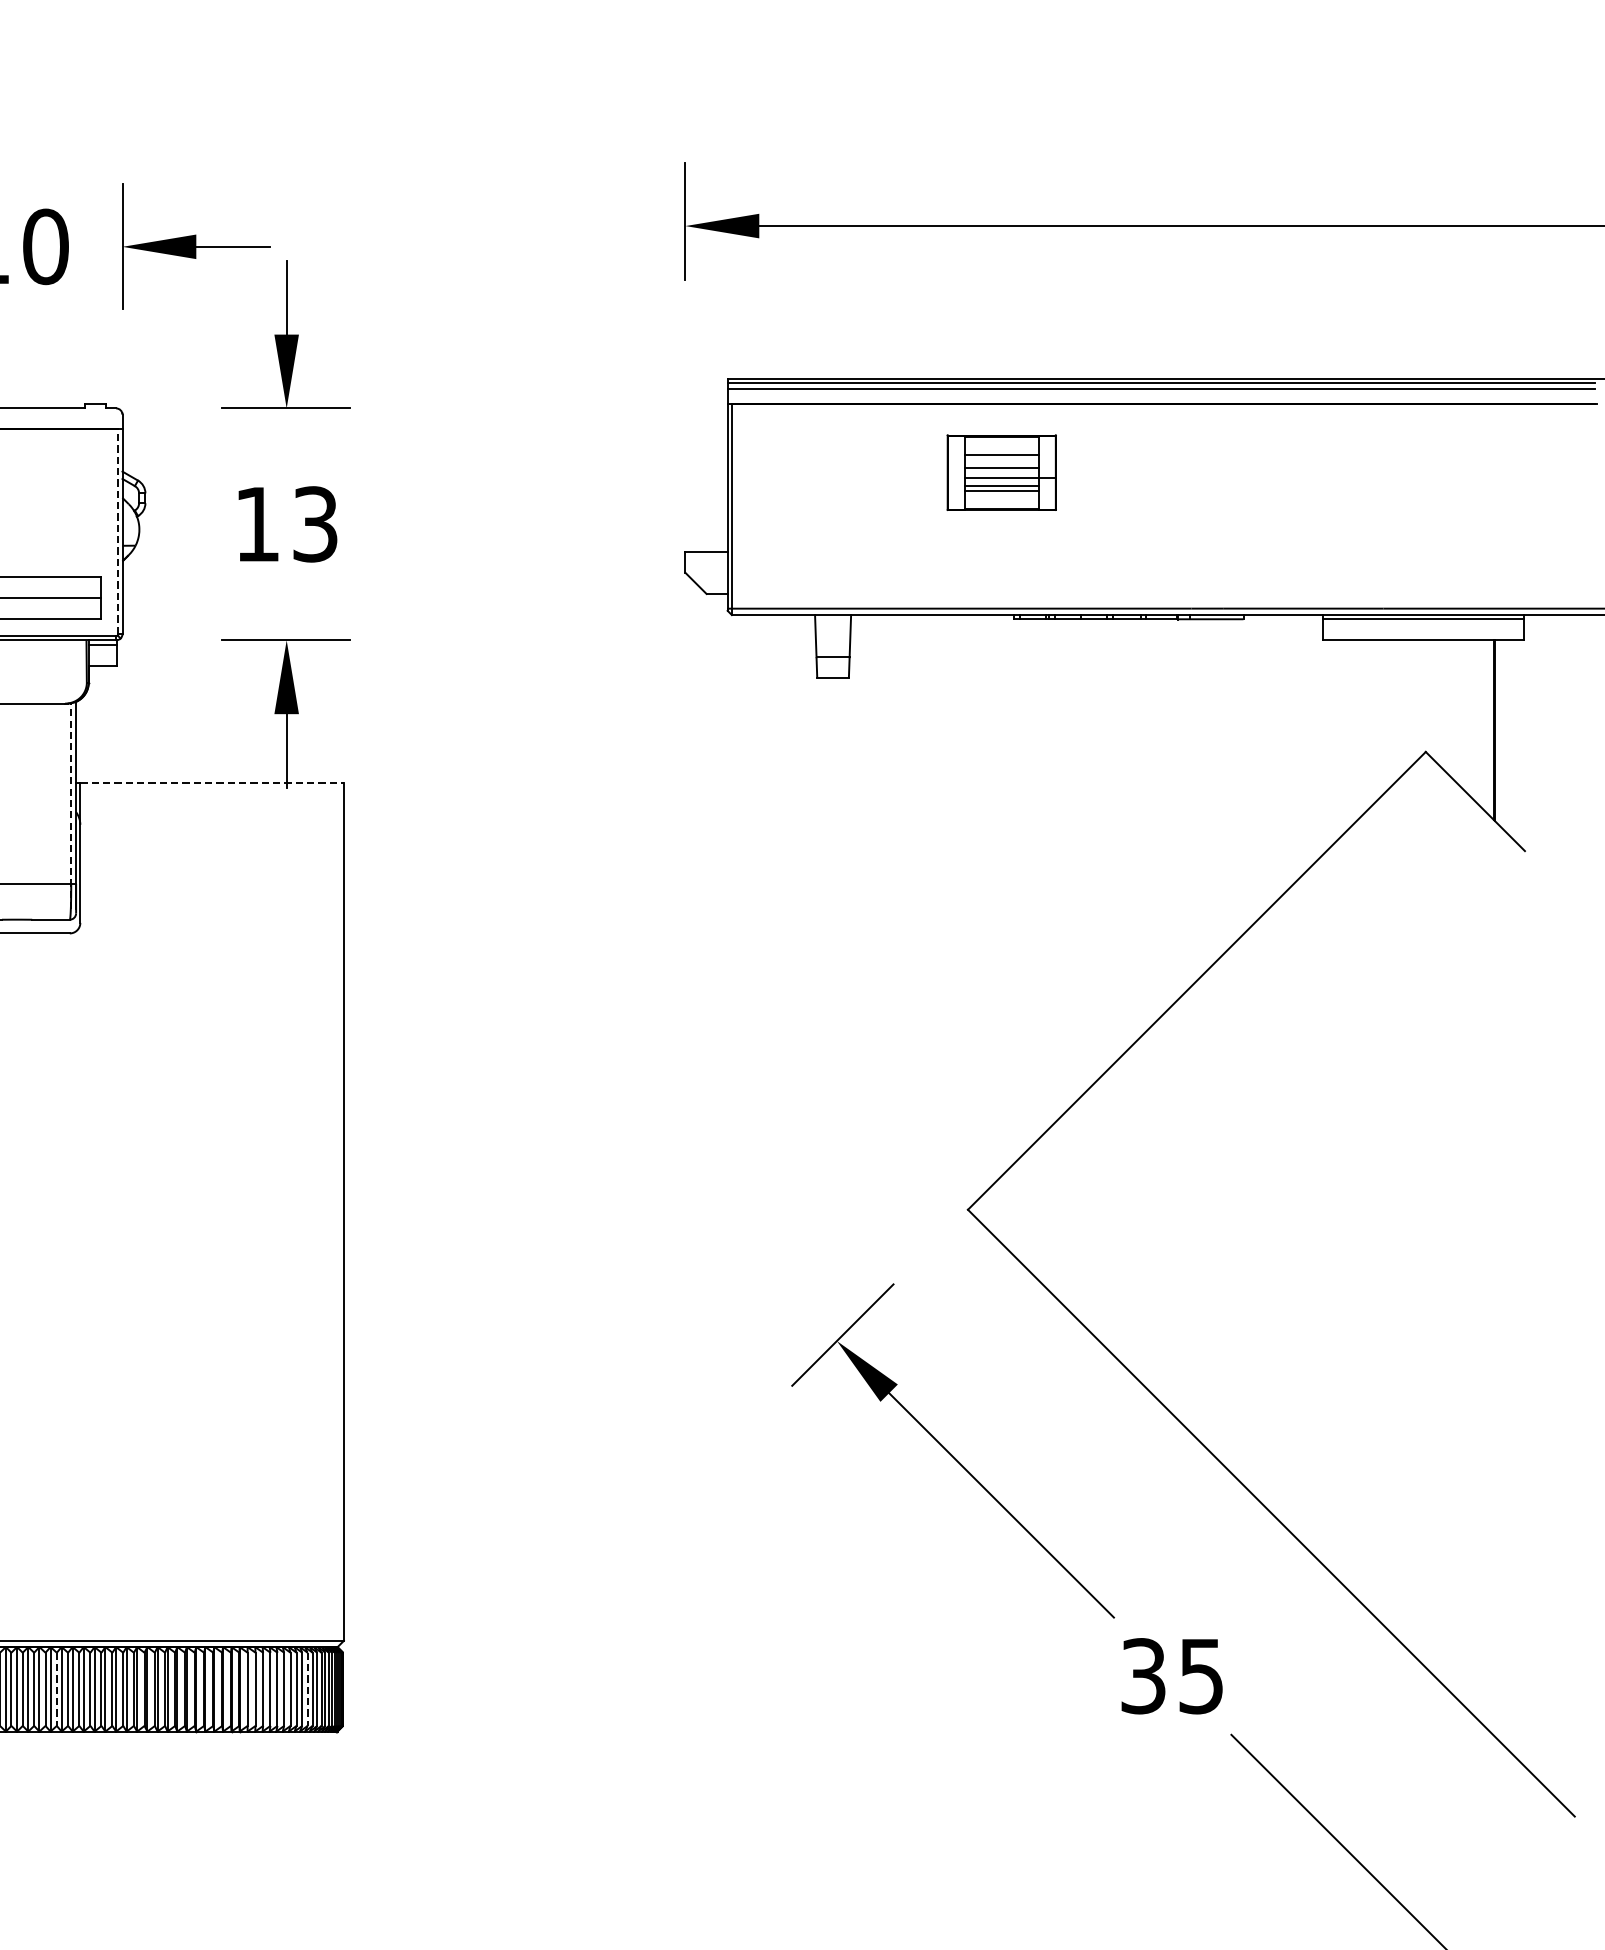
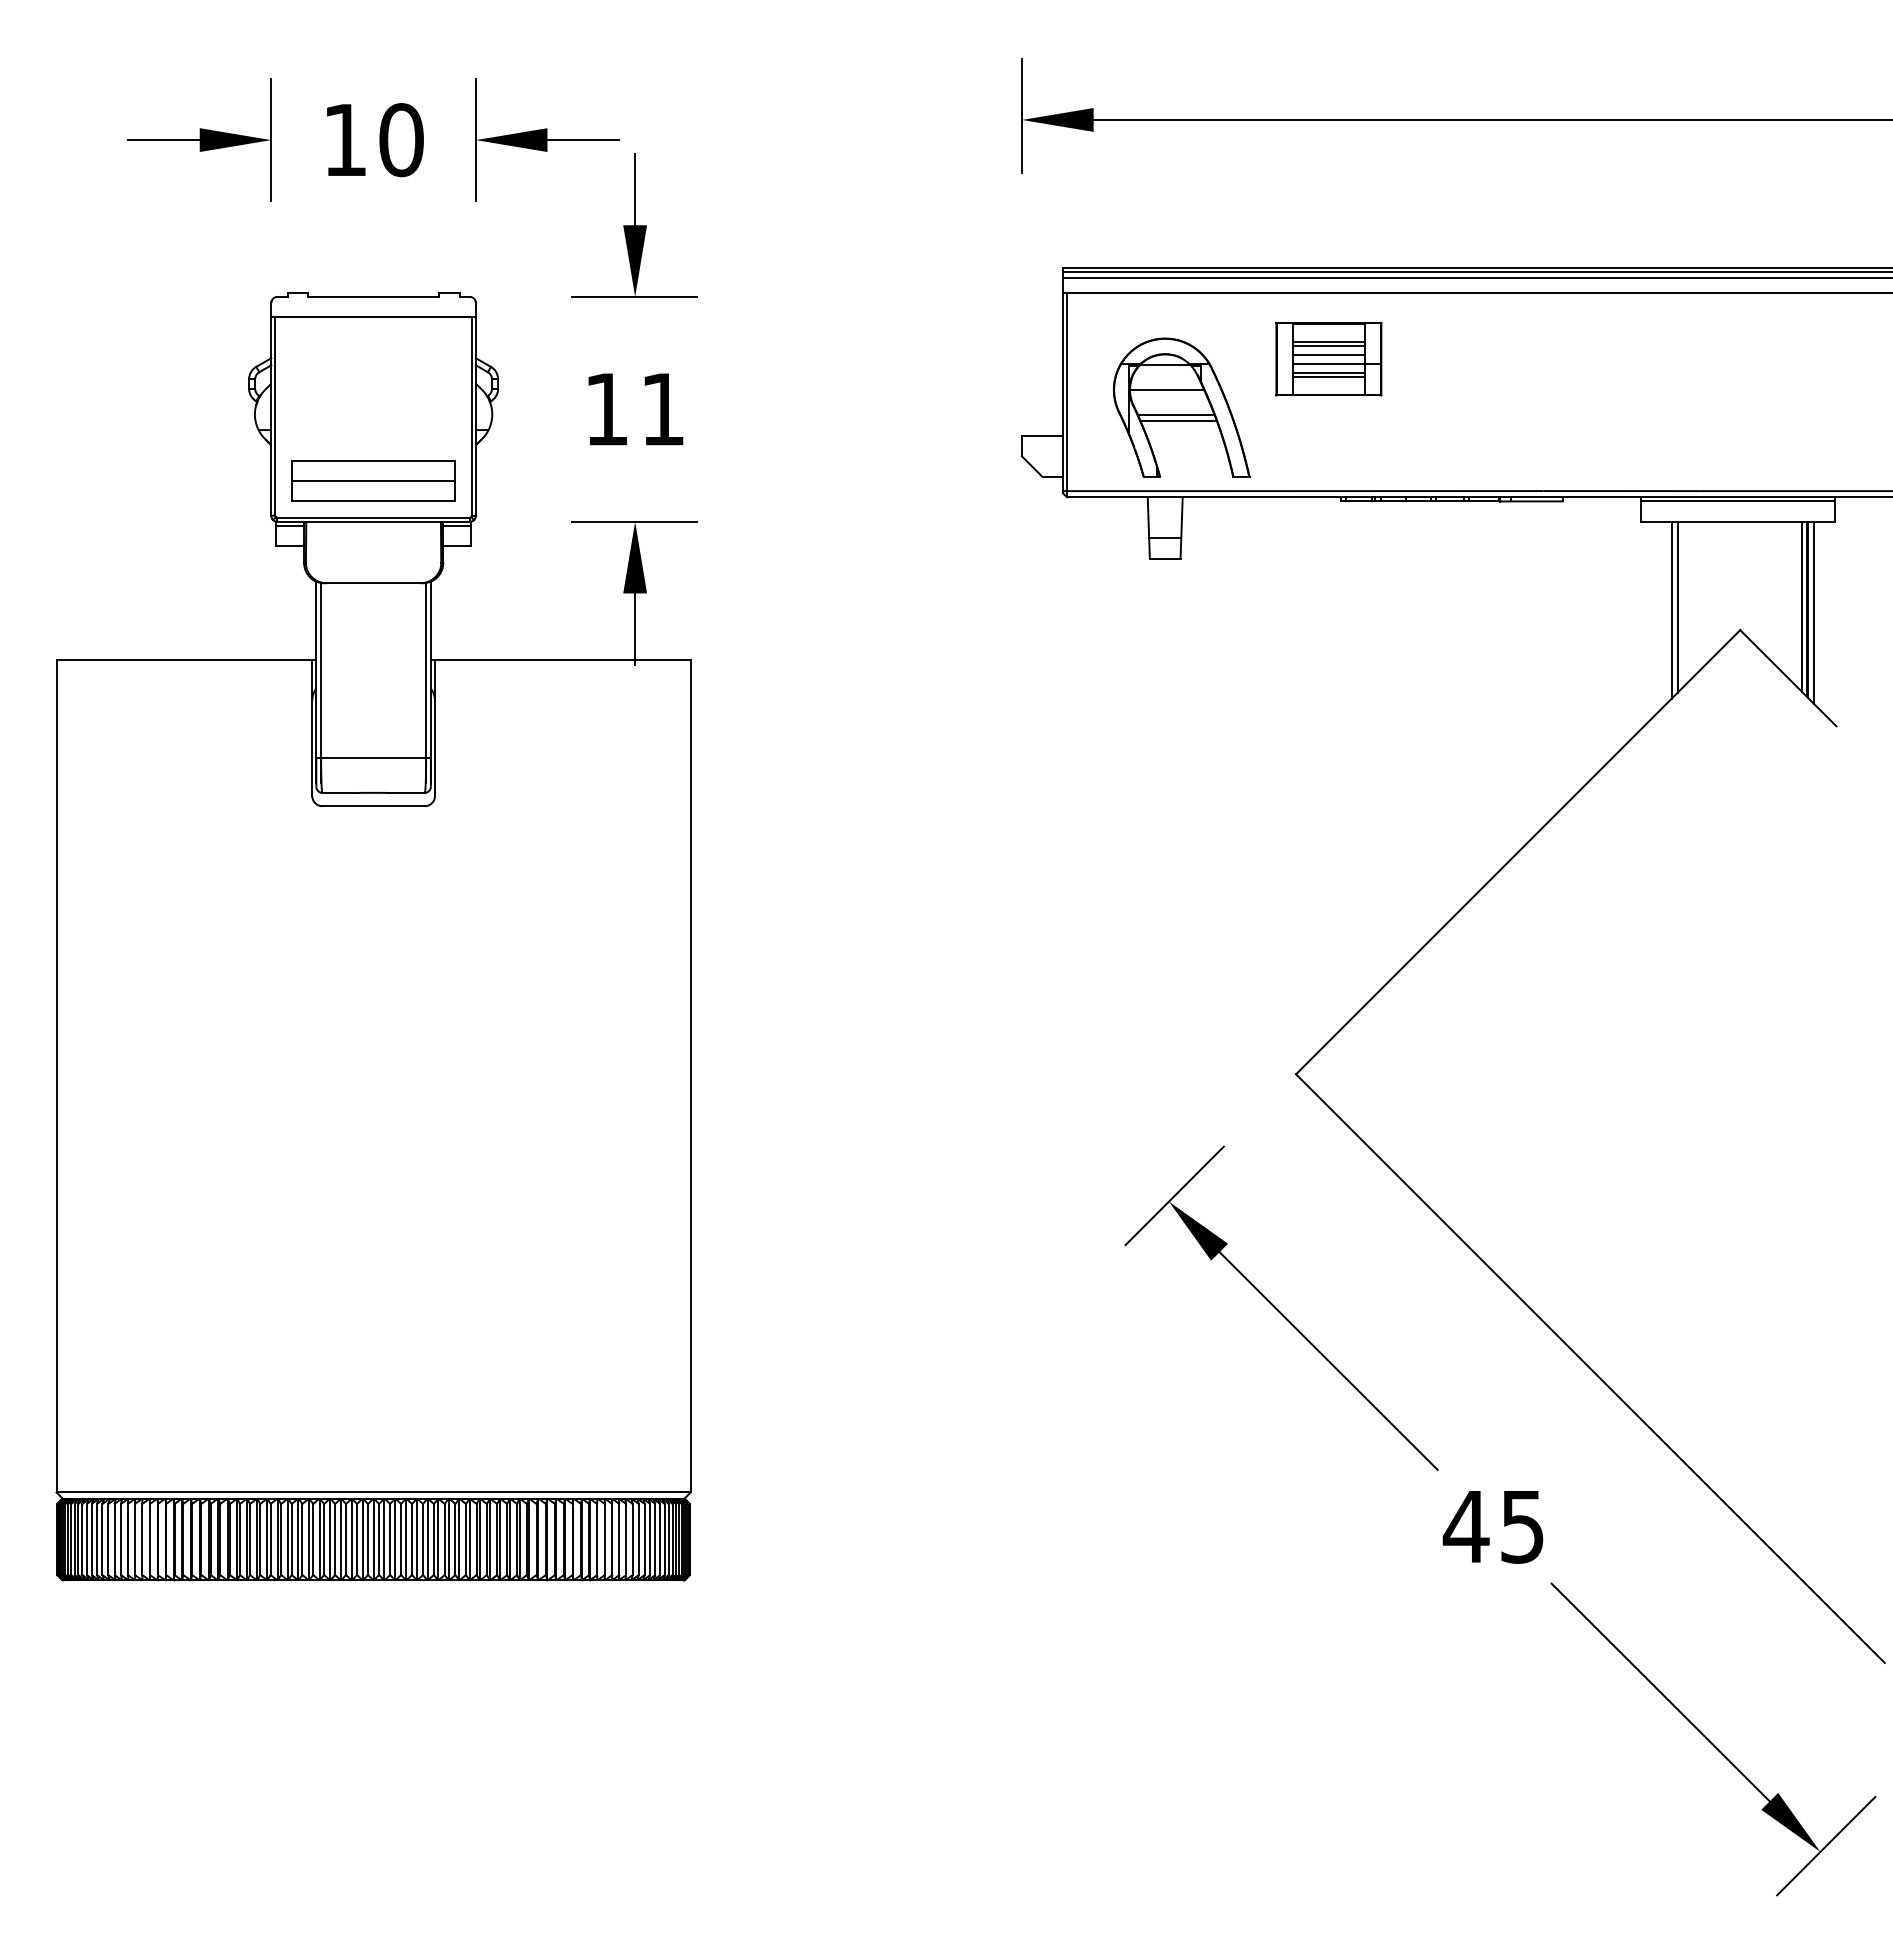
line: (1001, 459) -> (1328, 346), added
part: (849, 522) -> (1181, 407), added
text: (314, 524) -> (662, 409), 13 -> 11
line: (117, 531) -> (471, 416), dashed -> solid
line: (1361, 727) -> (1677, 606), added
line: (1488, 727) -> (1801, 606), added
line: (1354, 730) -> (1671, 609), added
line: (1501, 733) -> (1813, 612), added
line: (211, 782) -> (562, 659), dashed -> solid
line: (71, 805) -> (426, 682), dashed -> solid
text: (1142, 1675) -> (1465, 1526), 35 -> 45
line: (57, 1689) -> (412, 1539), dashed -> solid
line: (307, 1689) -> (655, 1539), dashed -> solid

